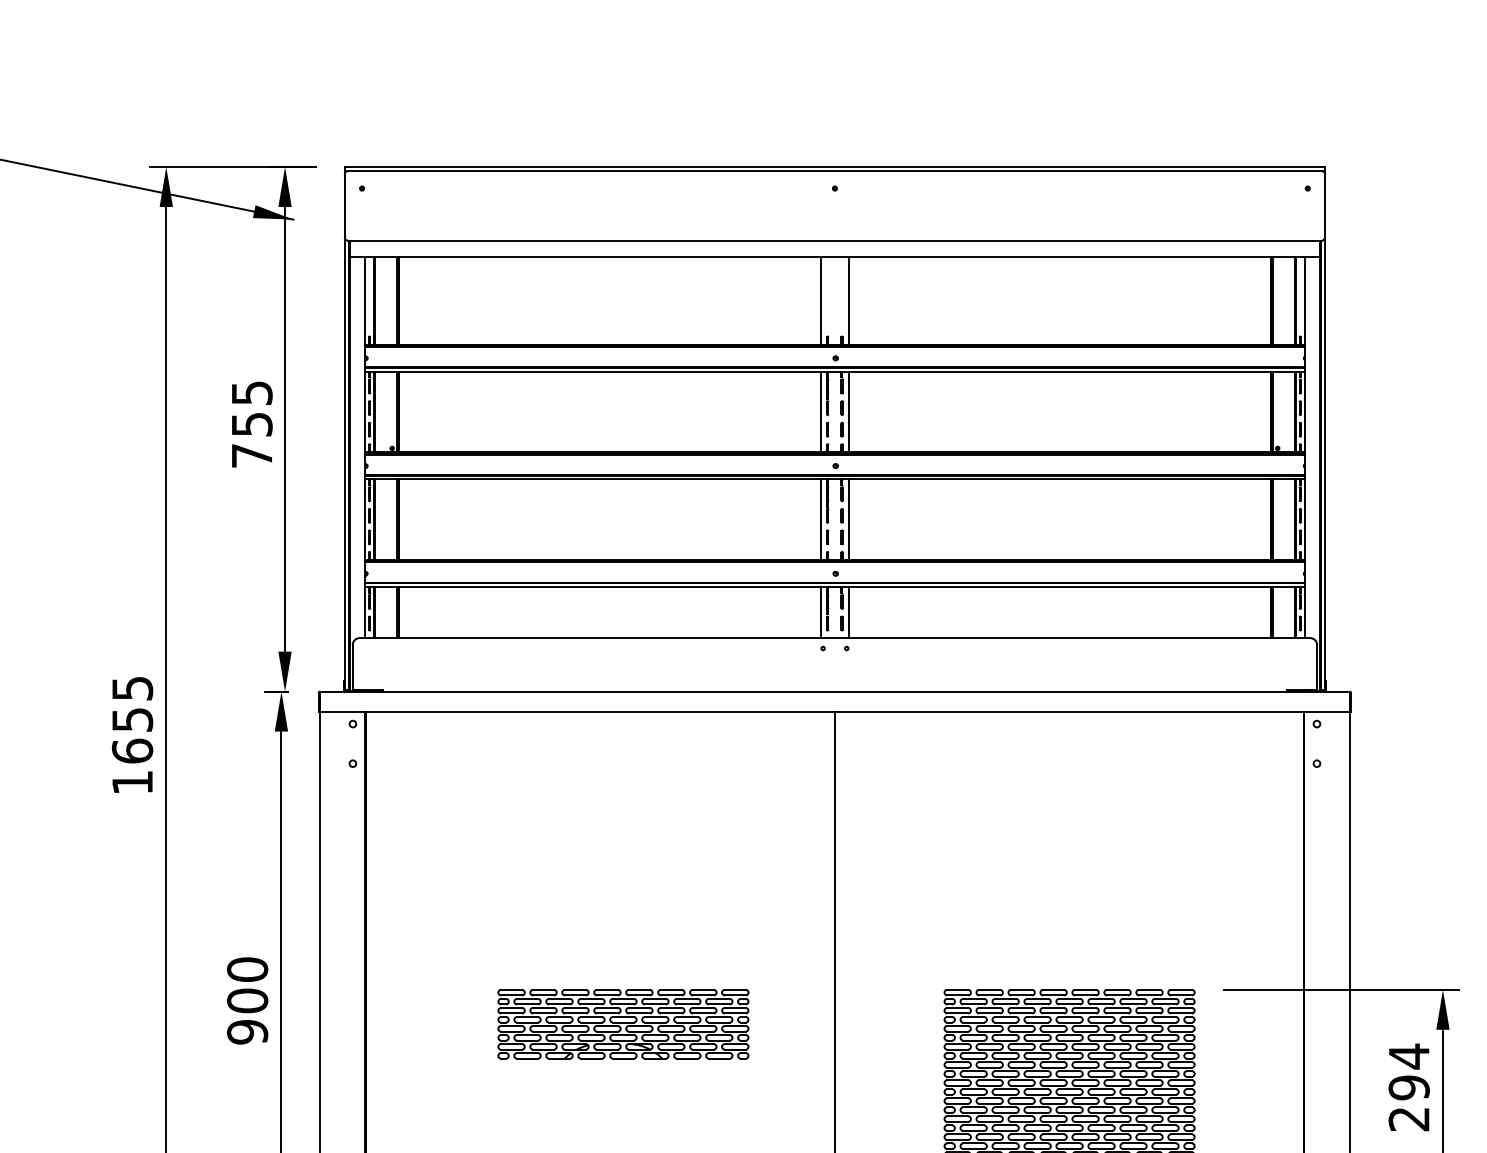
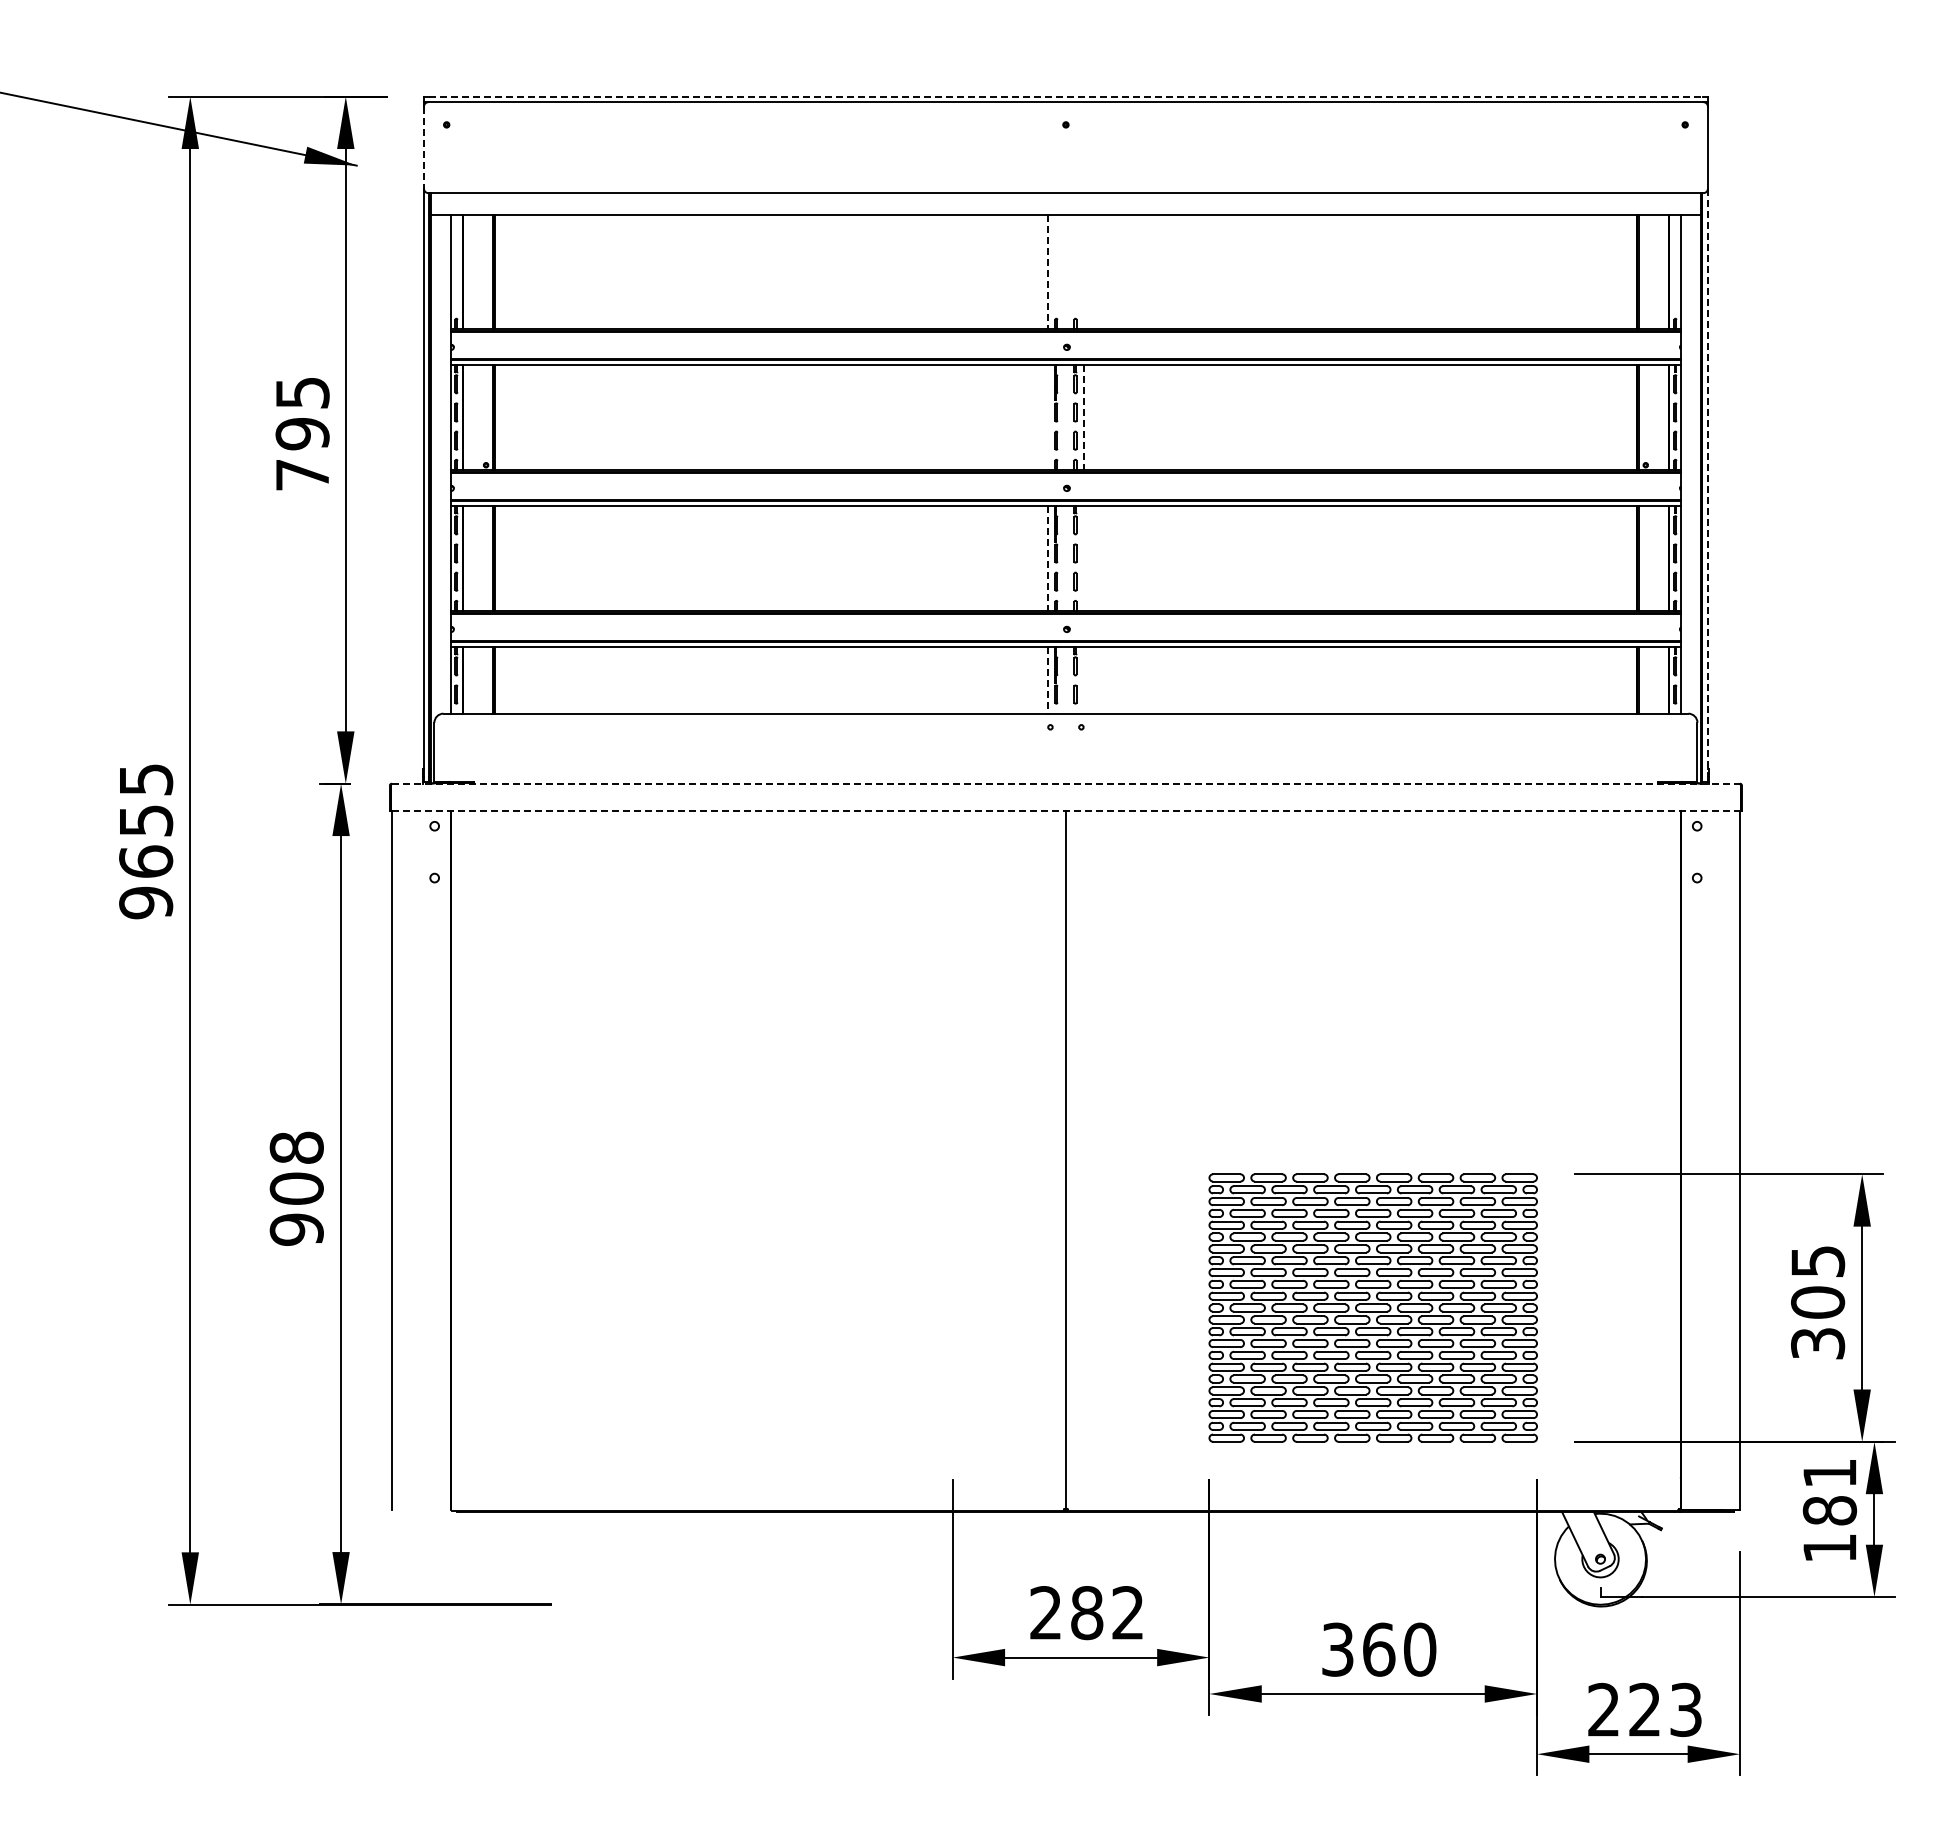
line: (835, 166) -> (1066, 96), solid -> dashed
line: (344, 205) -> (423, 147), solid -> dashed
line: (820, 301) -> (1047, 272), solid -> dashed
line: (849, 301) -> (1084, 272), removed
line: (820, 411) -> (1047, 417), removed
line: (849, 411) -> (1084, 417), solid -> dashed
text: (251, 424) -> (302, 434), 755 -> 795
line: (1324, 462) -> (1707, 483), solid -> dashed
line: (820, 519) -> (1047, 558), solid -> dashed
line: (849, 519) -> (1084, 558), removed
line: (820, 612) -> (1047, 680), solid -> dashed
line: (849, 612) -> (1084, 679), removed
line: (834, 691) -> (1065, 783), solid -> dashed
line: (834, 712) -> (1065, 811), solid -> dashed
text: (132, 782) -> (146, 902), 1655 -> 9655
text: (247, 969) -> (296, 1147), 900 -> 908
part: (623, 1024) -> (788, 1219), removed
text: (1409, 1086) -> (1818, 1301), 294 -> 305

